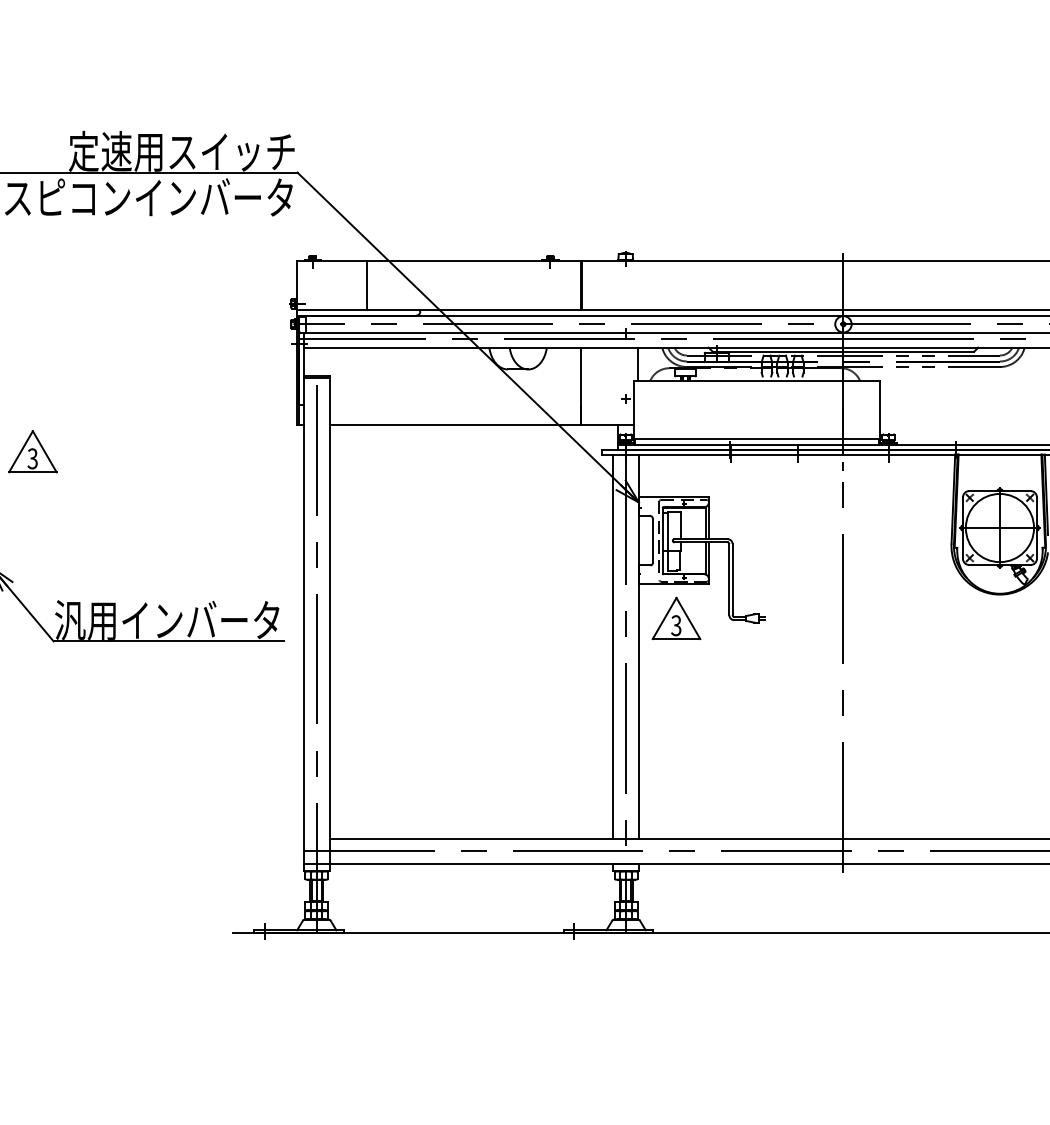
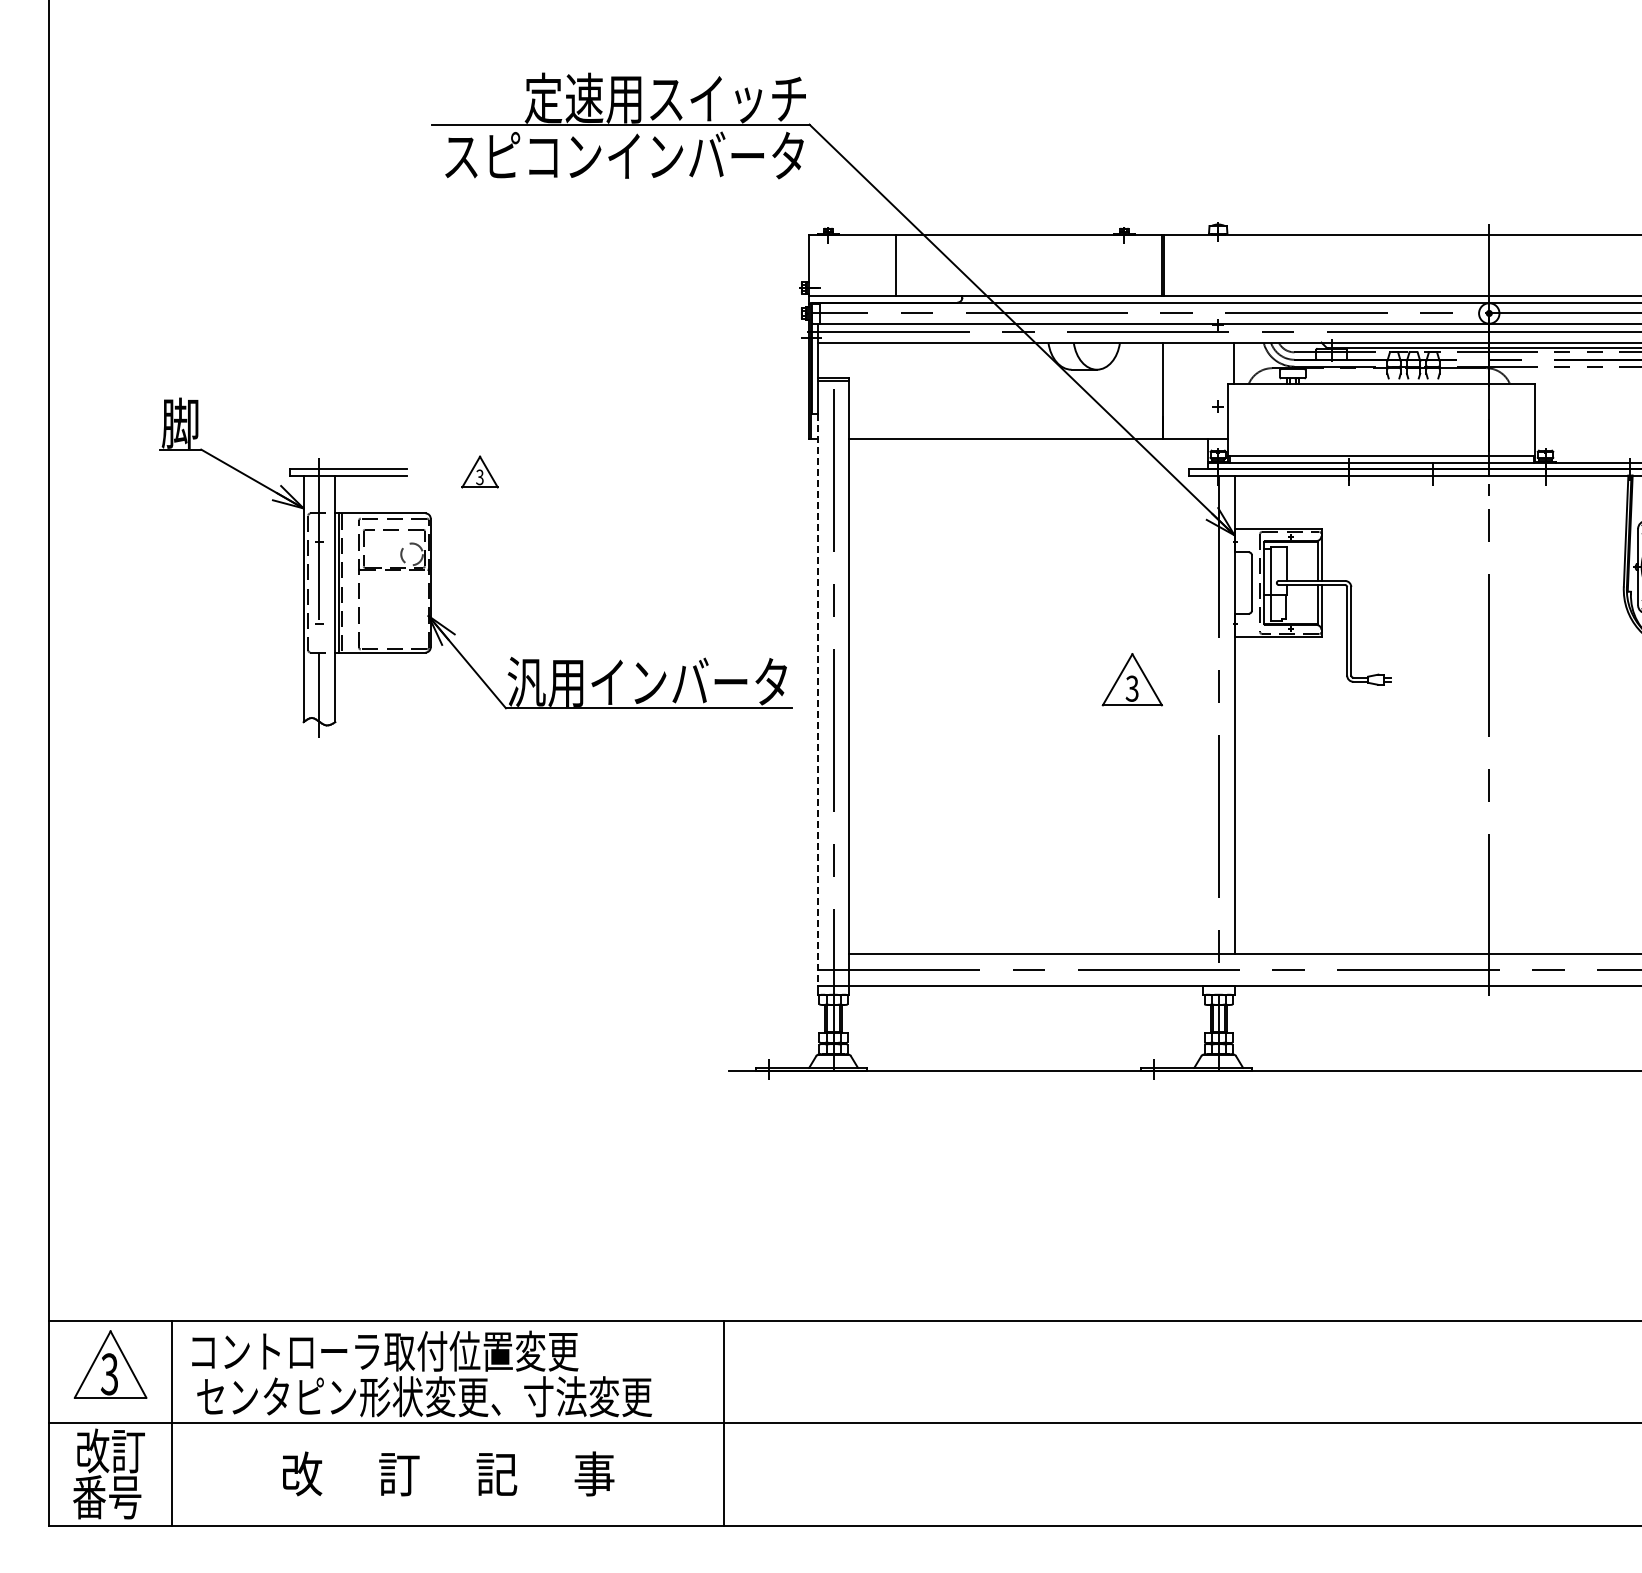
part: (32, 451) -> (479, 471), size x0.6
part: (675, 618) -> (1131, 679), moved
line: (303, 634) -> (817, 699), solid -> dashed
line: (613, 646) -> (1202, 714), removed

